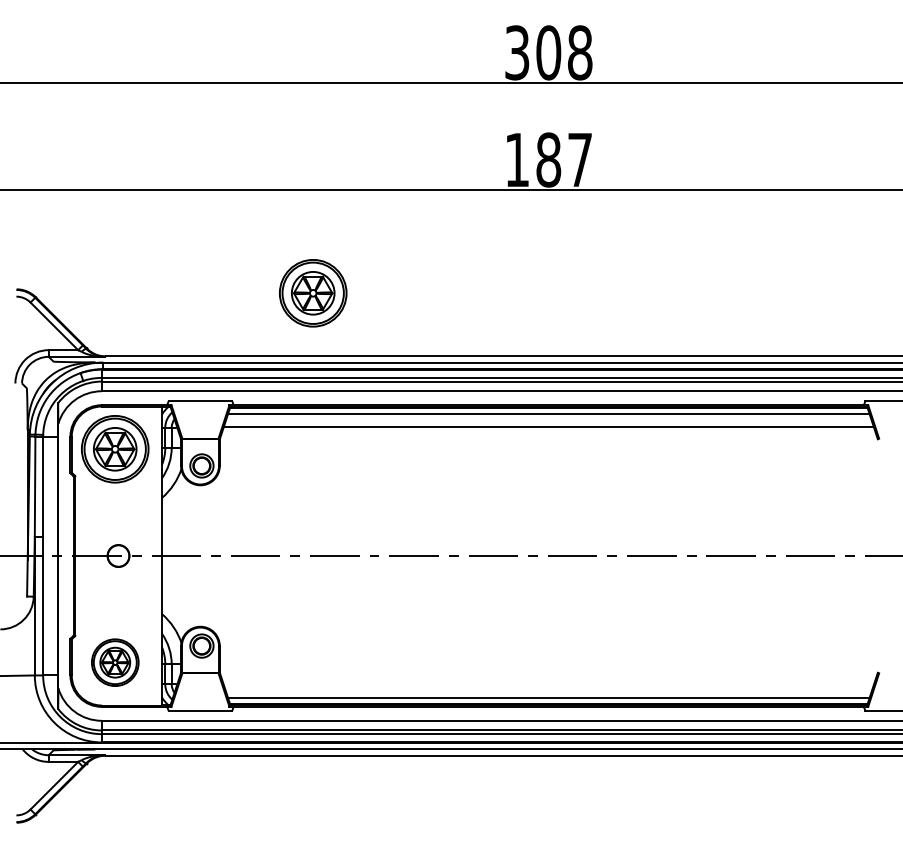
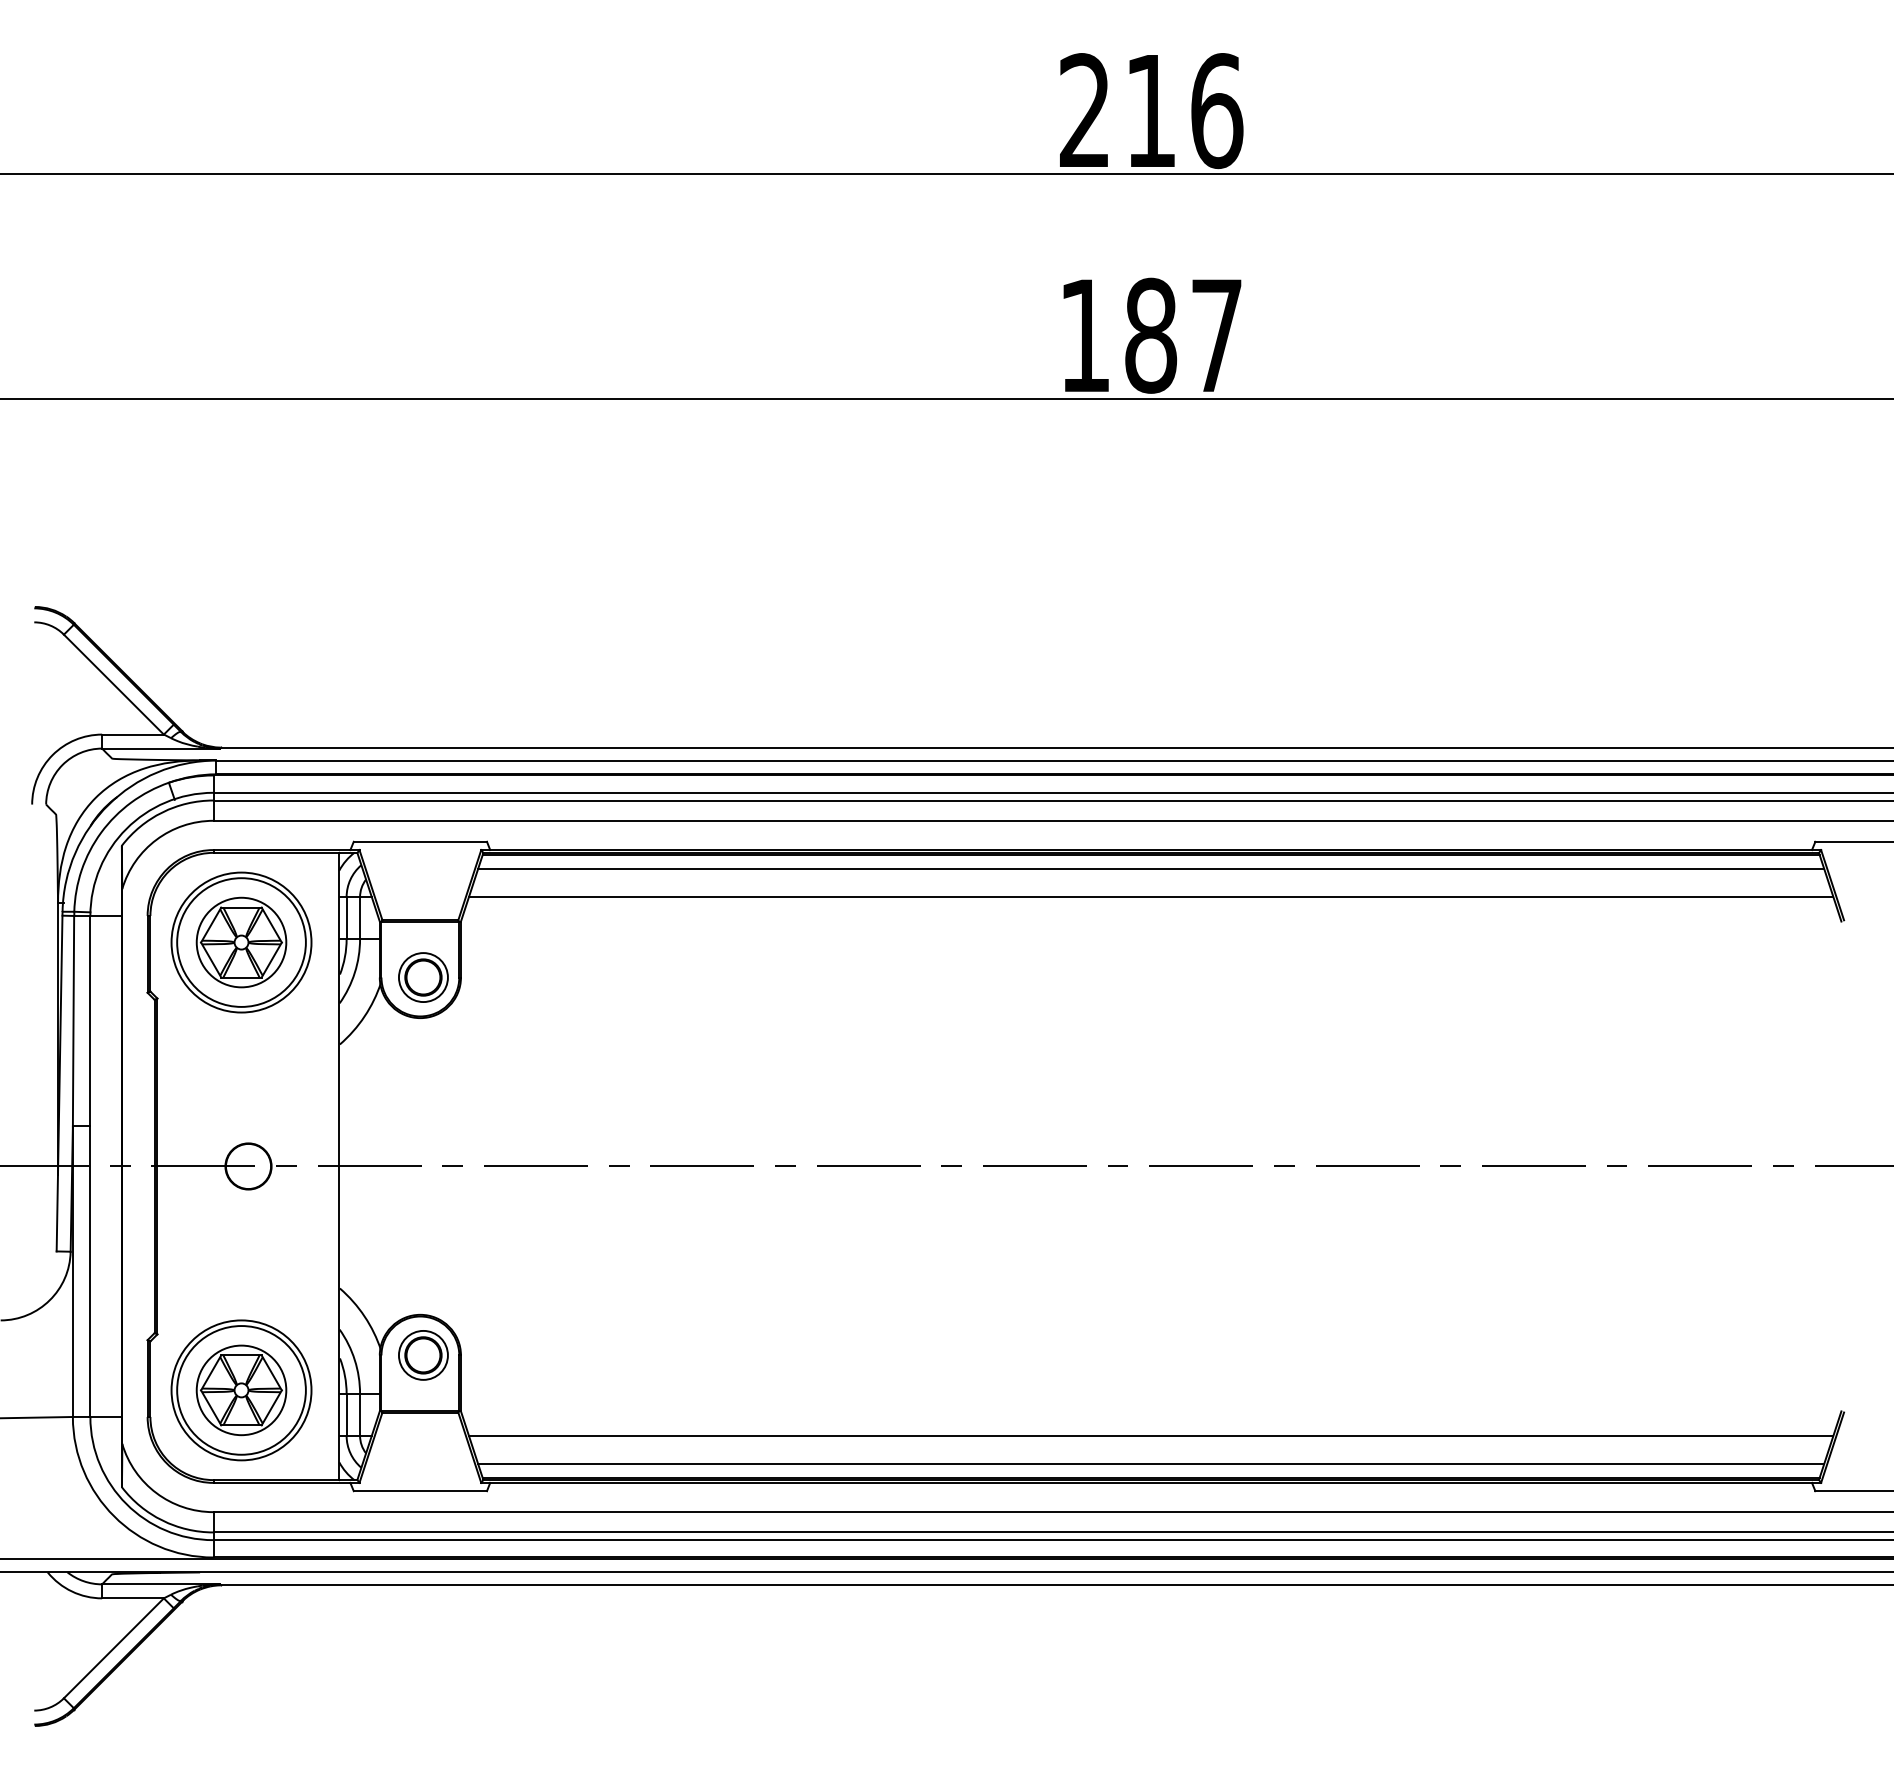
text: (548, 52) -> (1150, 110), 308 -> 216
part: (313, 293) -> (657, 615), removed
part: (115, 662) -> (242, 1389), size x1.43
line: (548, 684) -> (1150, 1435), added

